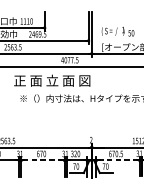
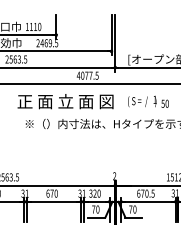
text: (118, 31) -> (148, 101), moved
line: (43, 160) -> (54, 201), dashed -> solid
line: (118, 160) -> (148, 201), dashed -> solid

